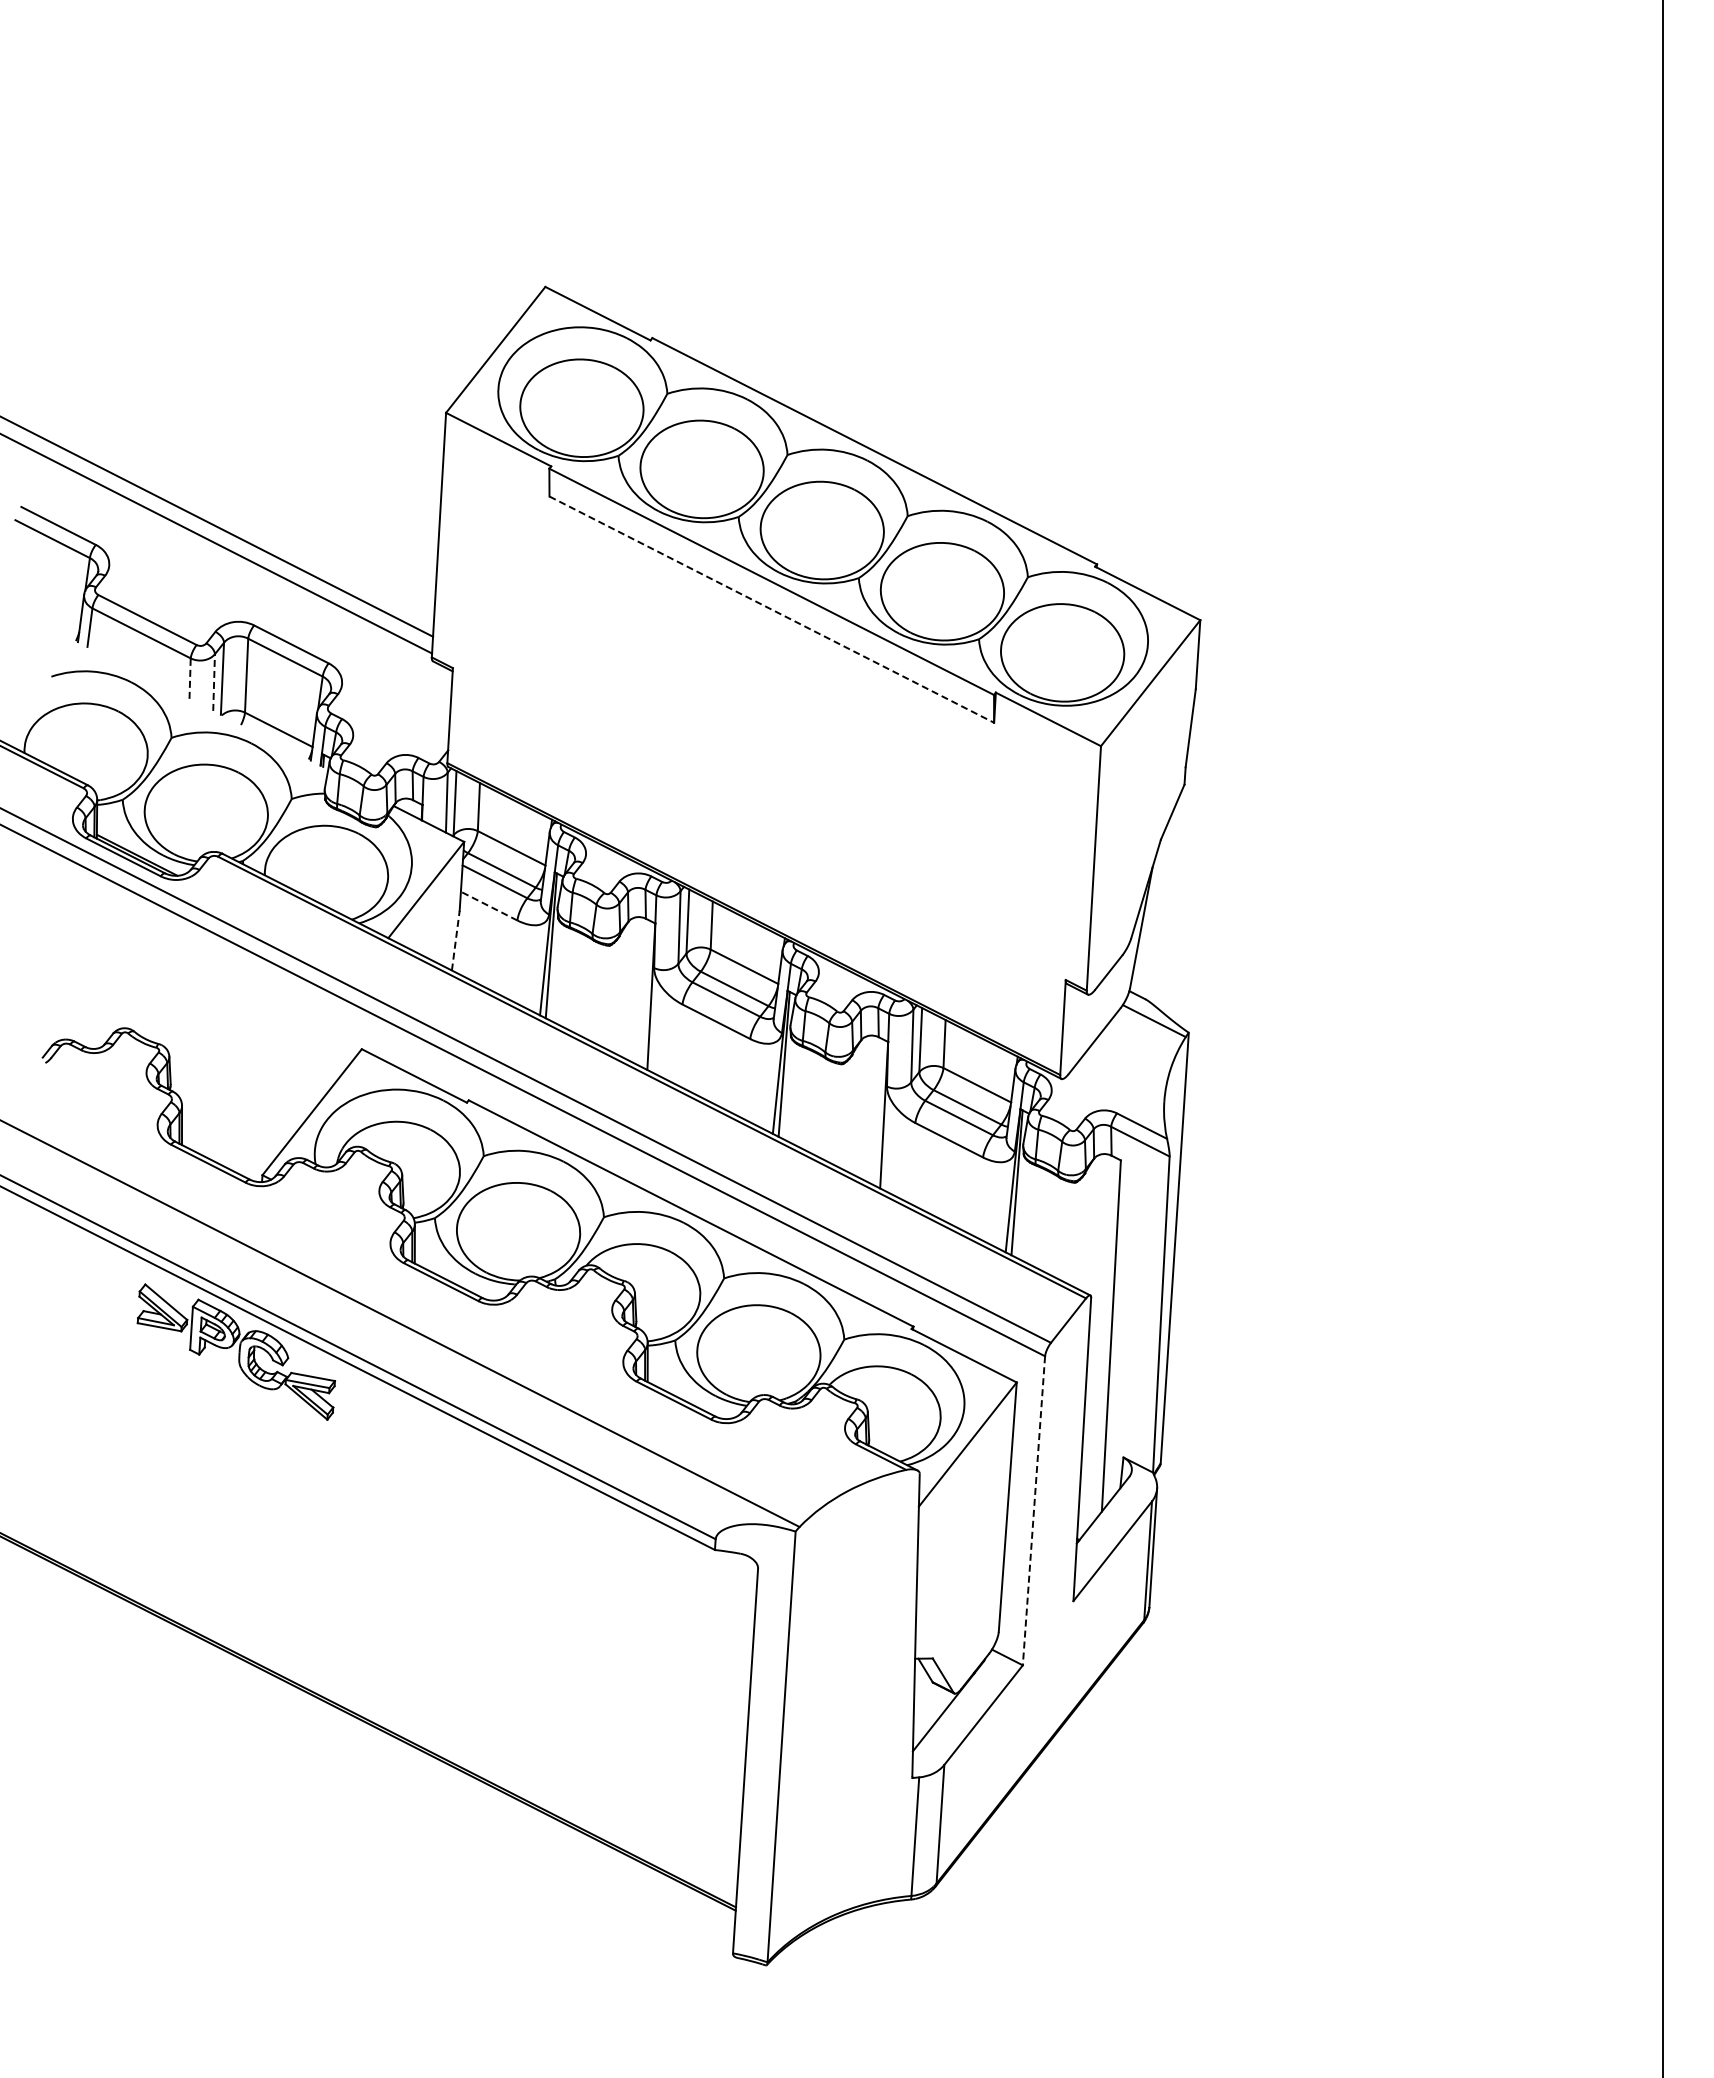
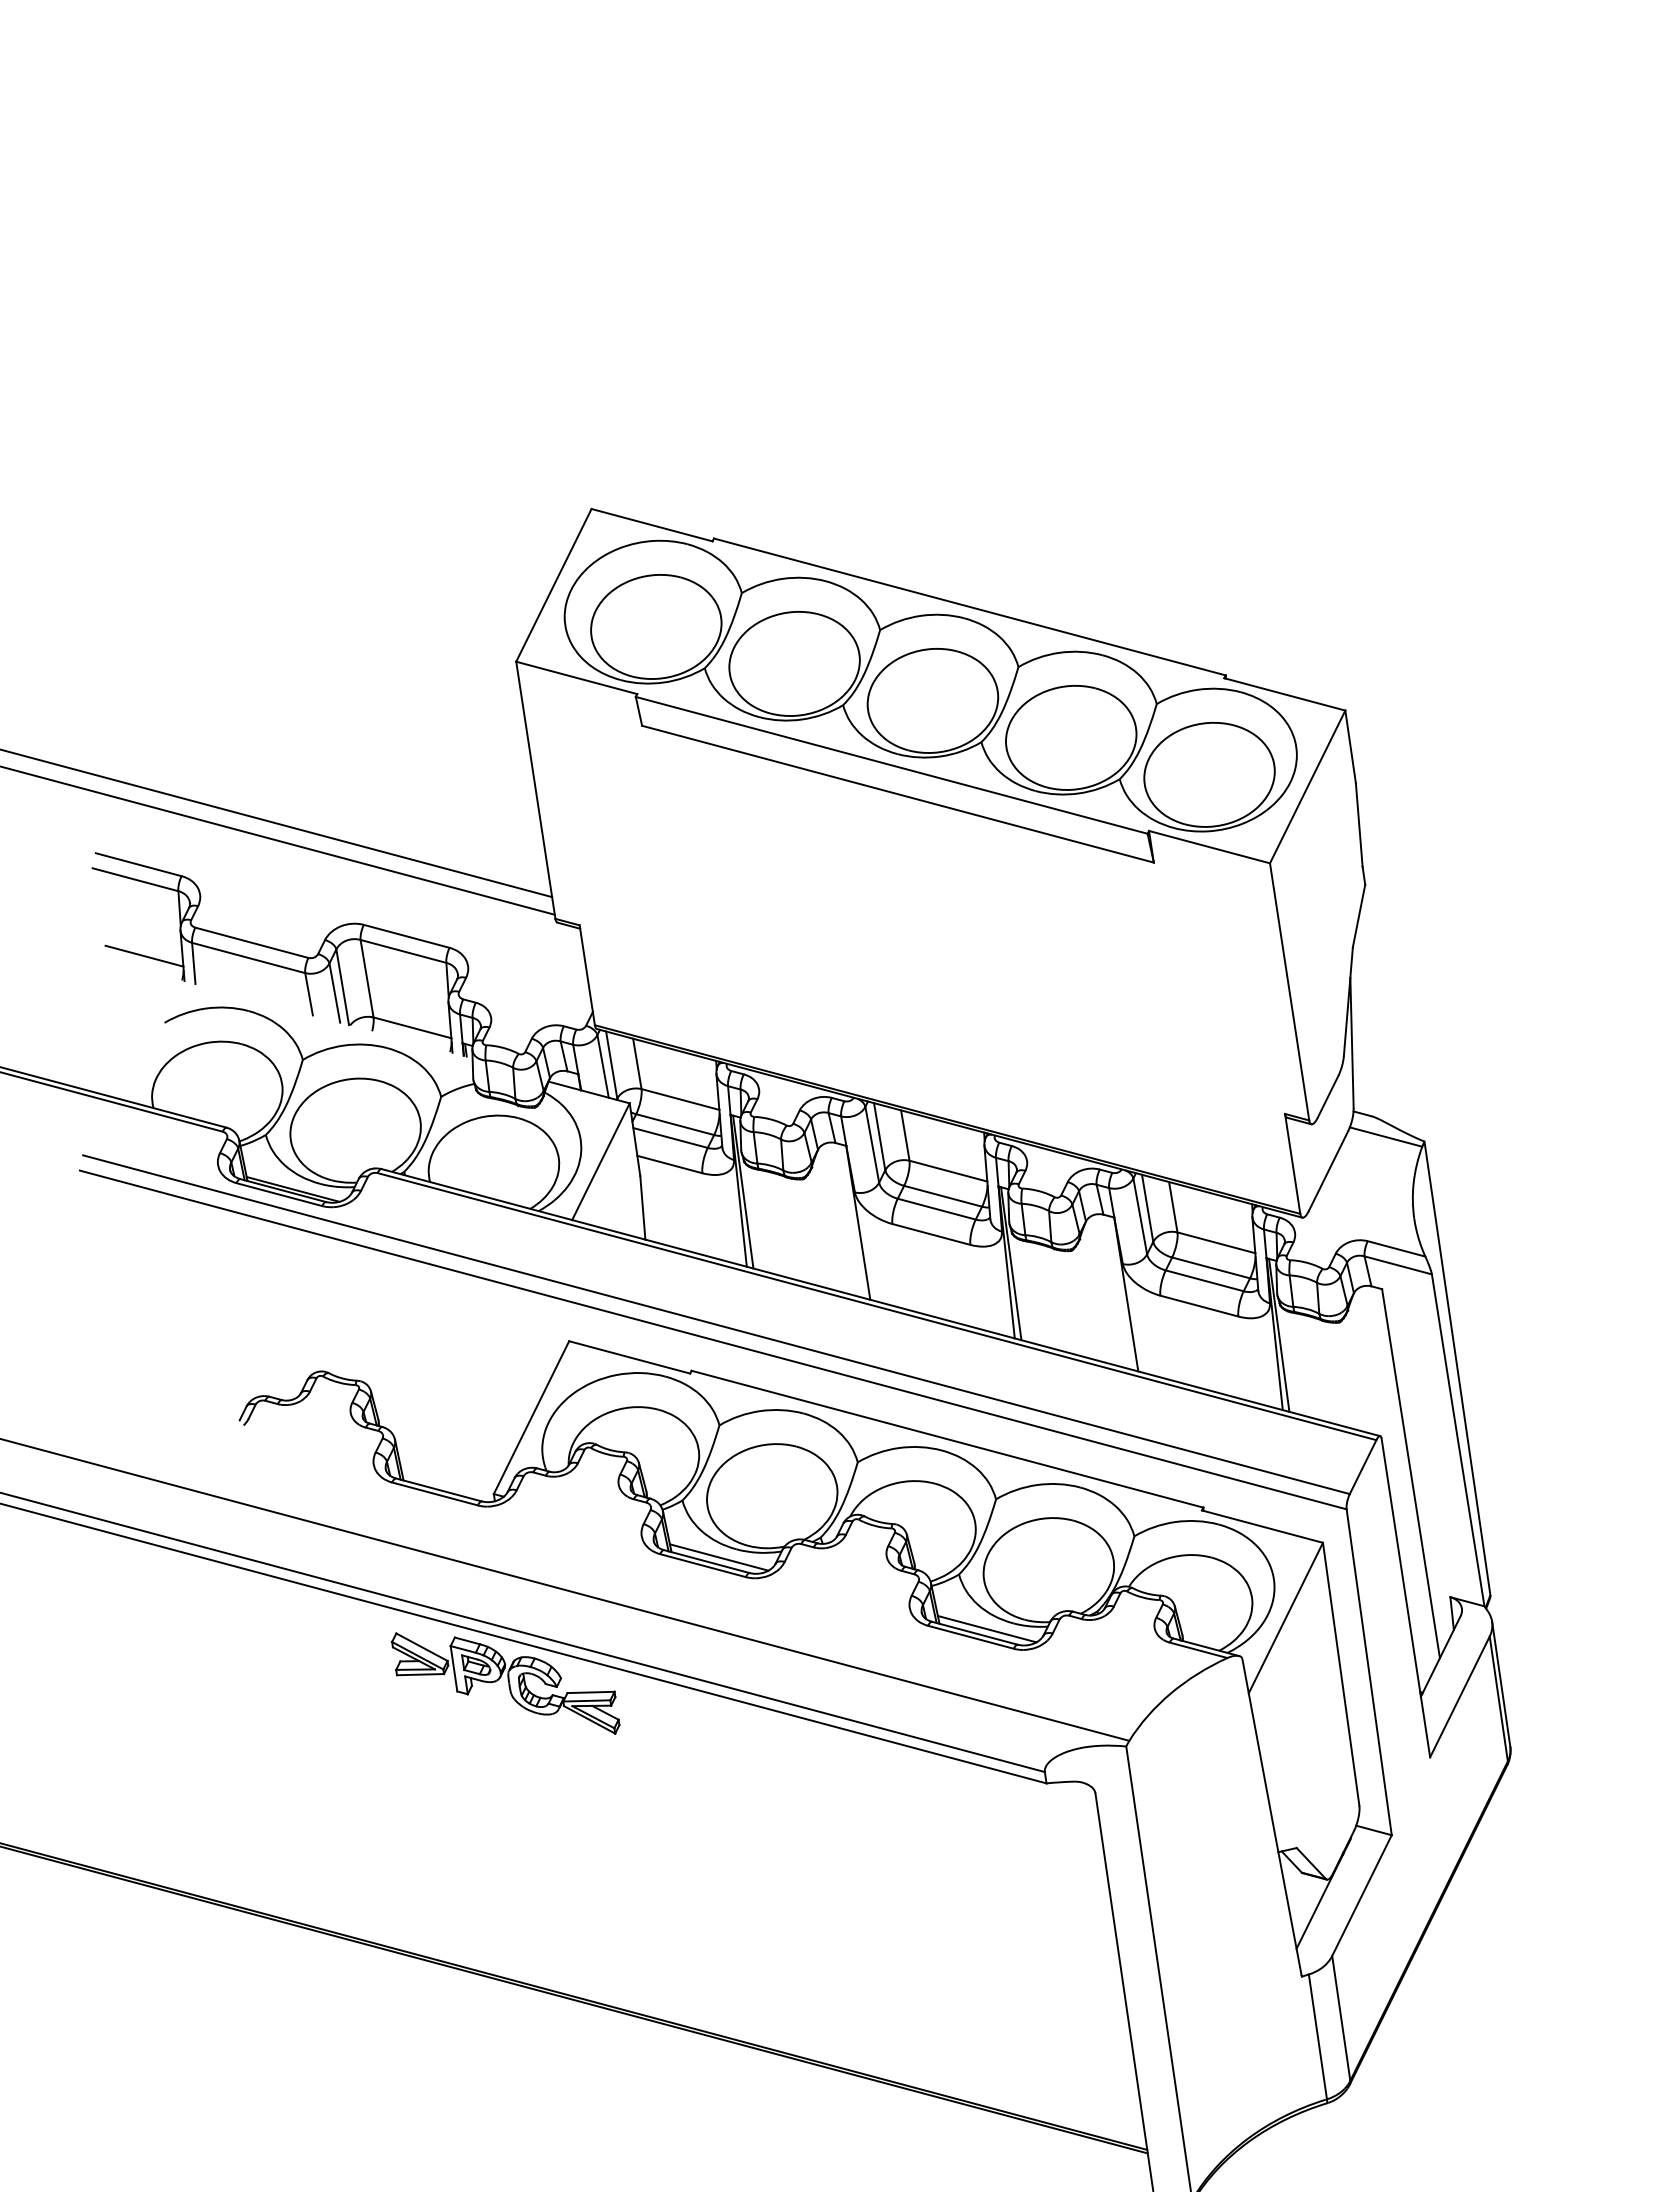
line: (772, 609) -> (898, 793), dashed -> solid
line: (45, 611) -> (144, 956), added
line: (190, 678) -> (309, 994), dashed -> solid
line: (214, 682) -> (335, 992), dashed -> solid
line: (489, 906) -> (670, 1164), dashed -> solid
line: (455, 940) -> (642, 1207), dashed -> solid
line: (457, 1277) -> (718, 1557), added
line: (690, 1396) -> (987, 1629), added
line: (1033, 1510) -> (1368, 1672), dashed -> solid

